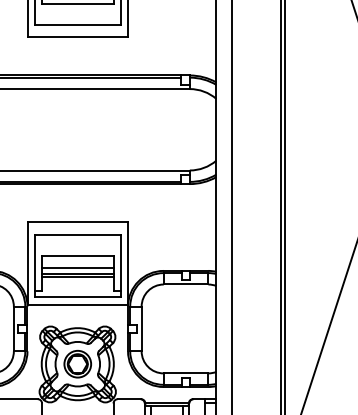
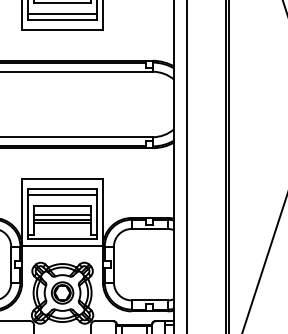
line: (77, 17) -> (62, 14), added
line: (77, 241) -> (62, 194), added

